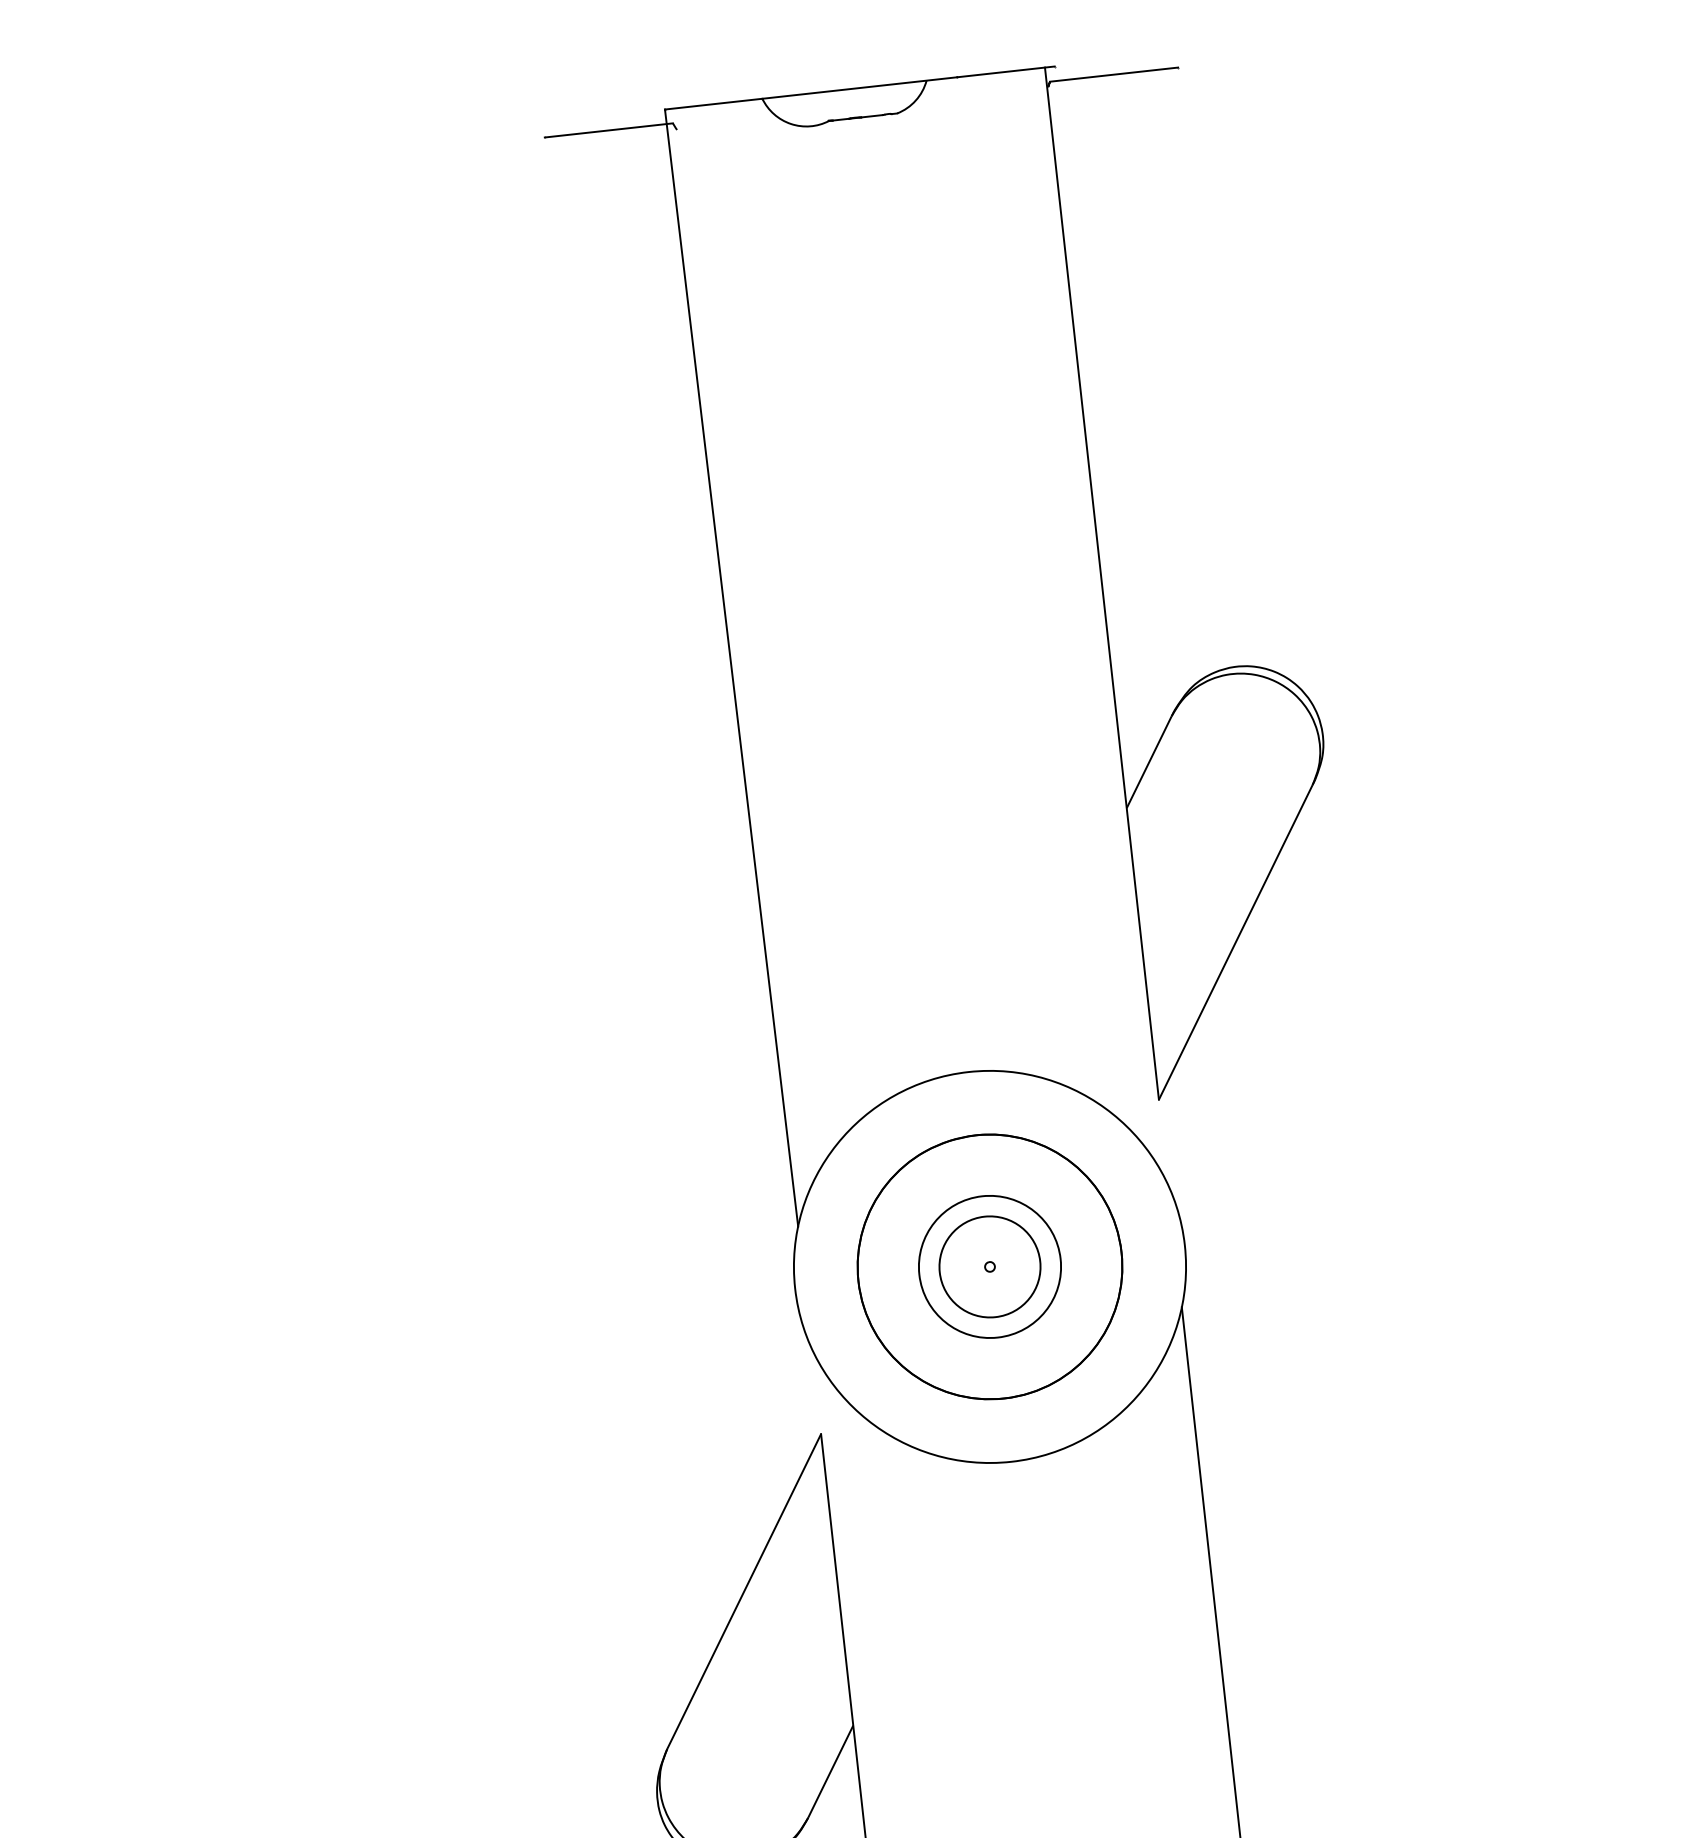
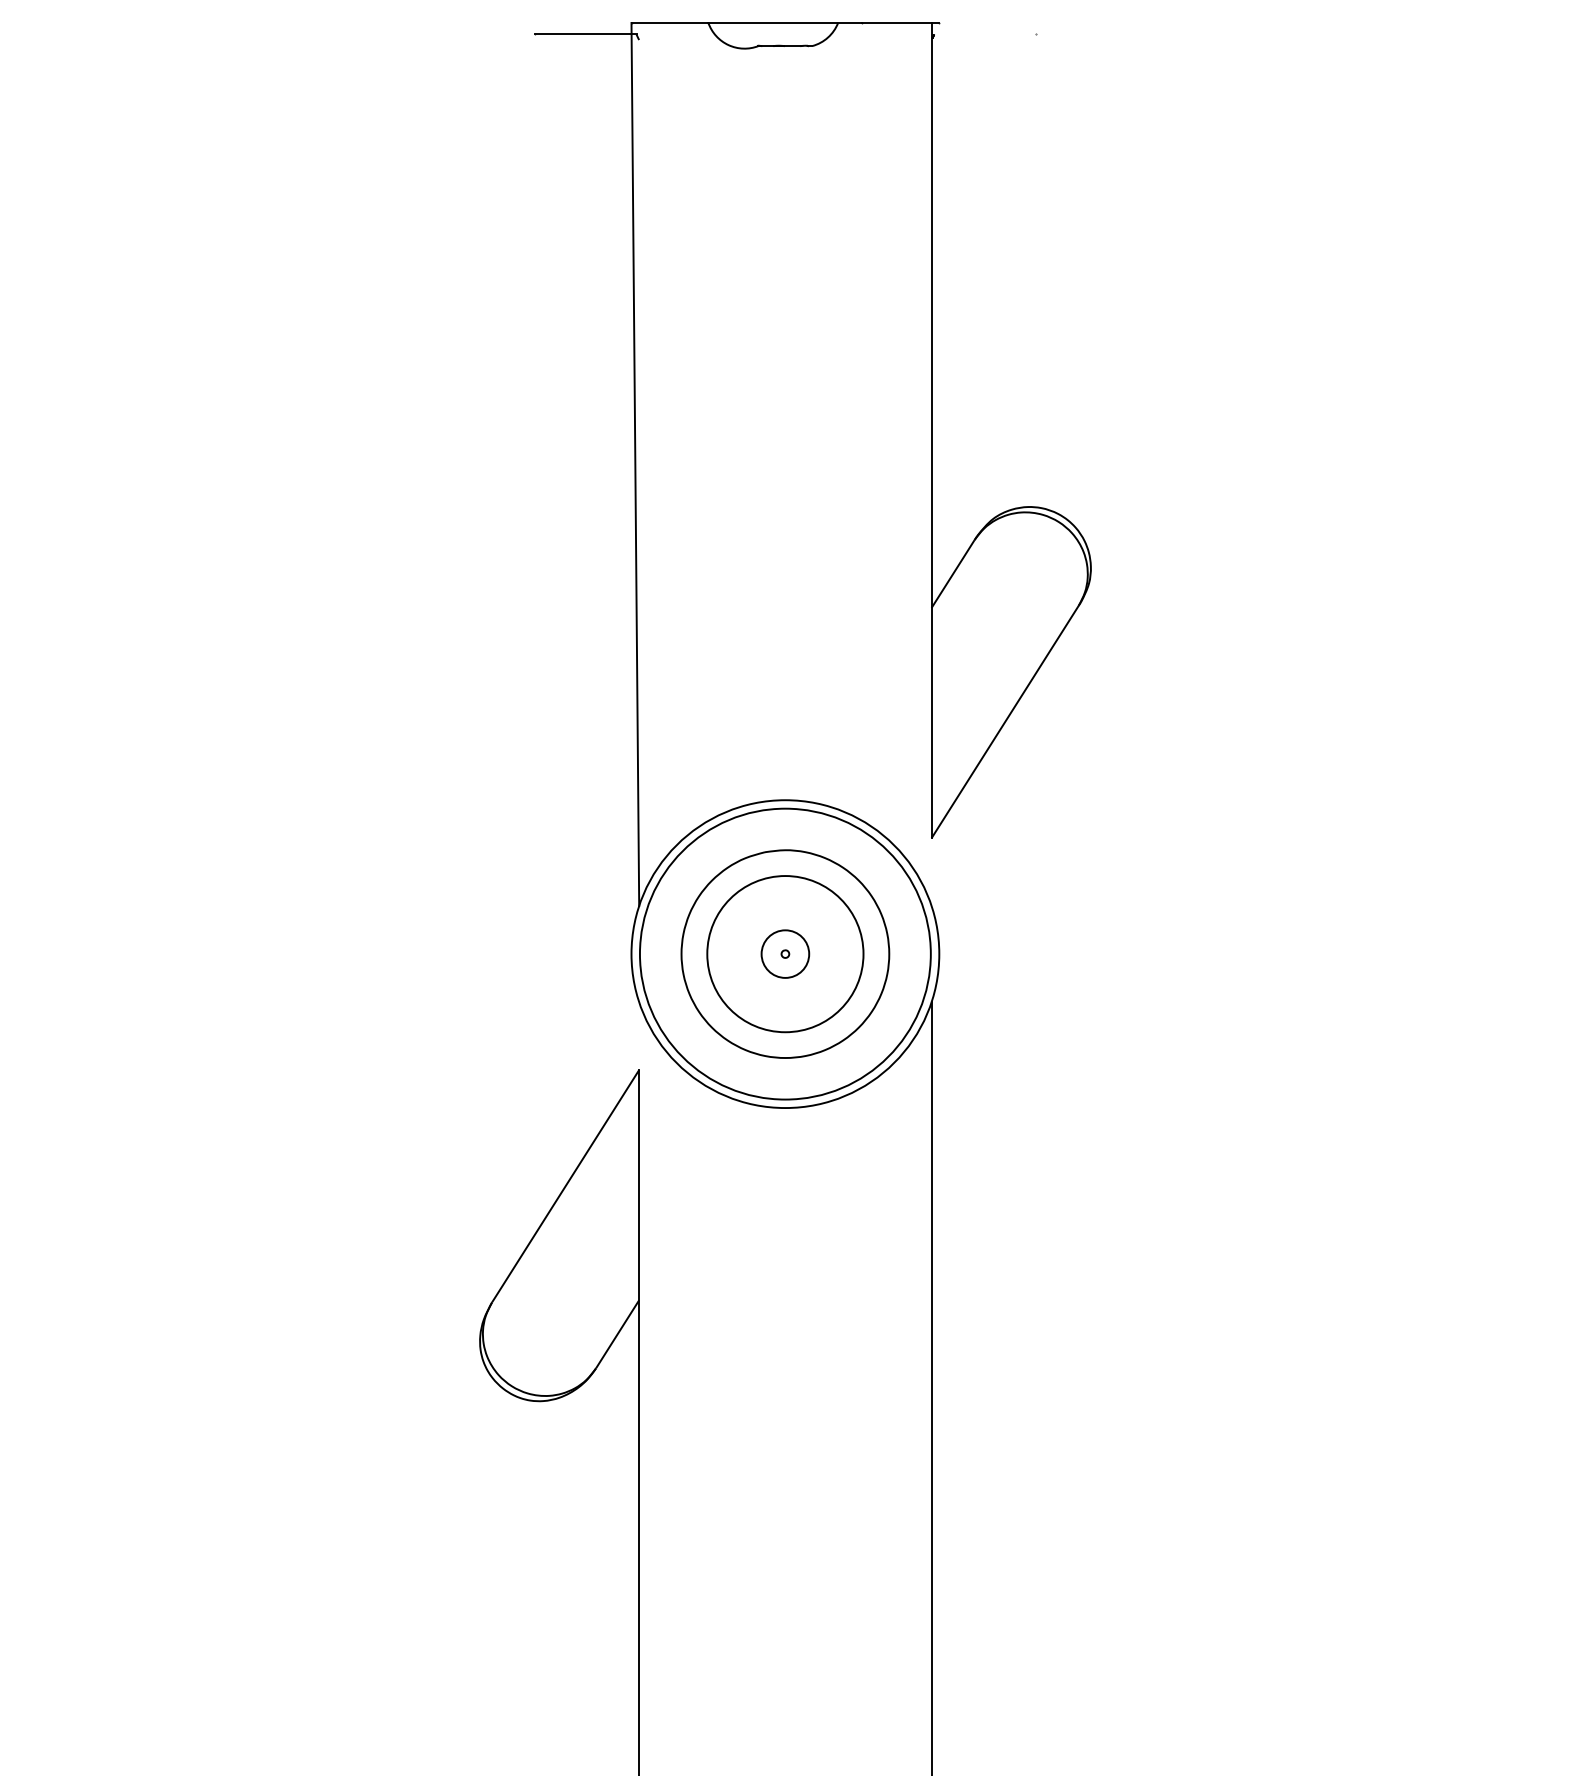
line: (1113, 74) -> (984, 34), removed
circle: (990, 1266) -> (785, 953), size x0.6
circle: (990, 1266) -> (785, 953), size x1.4
circle: (990, 1267) -> (785, 954), size x1.4

